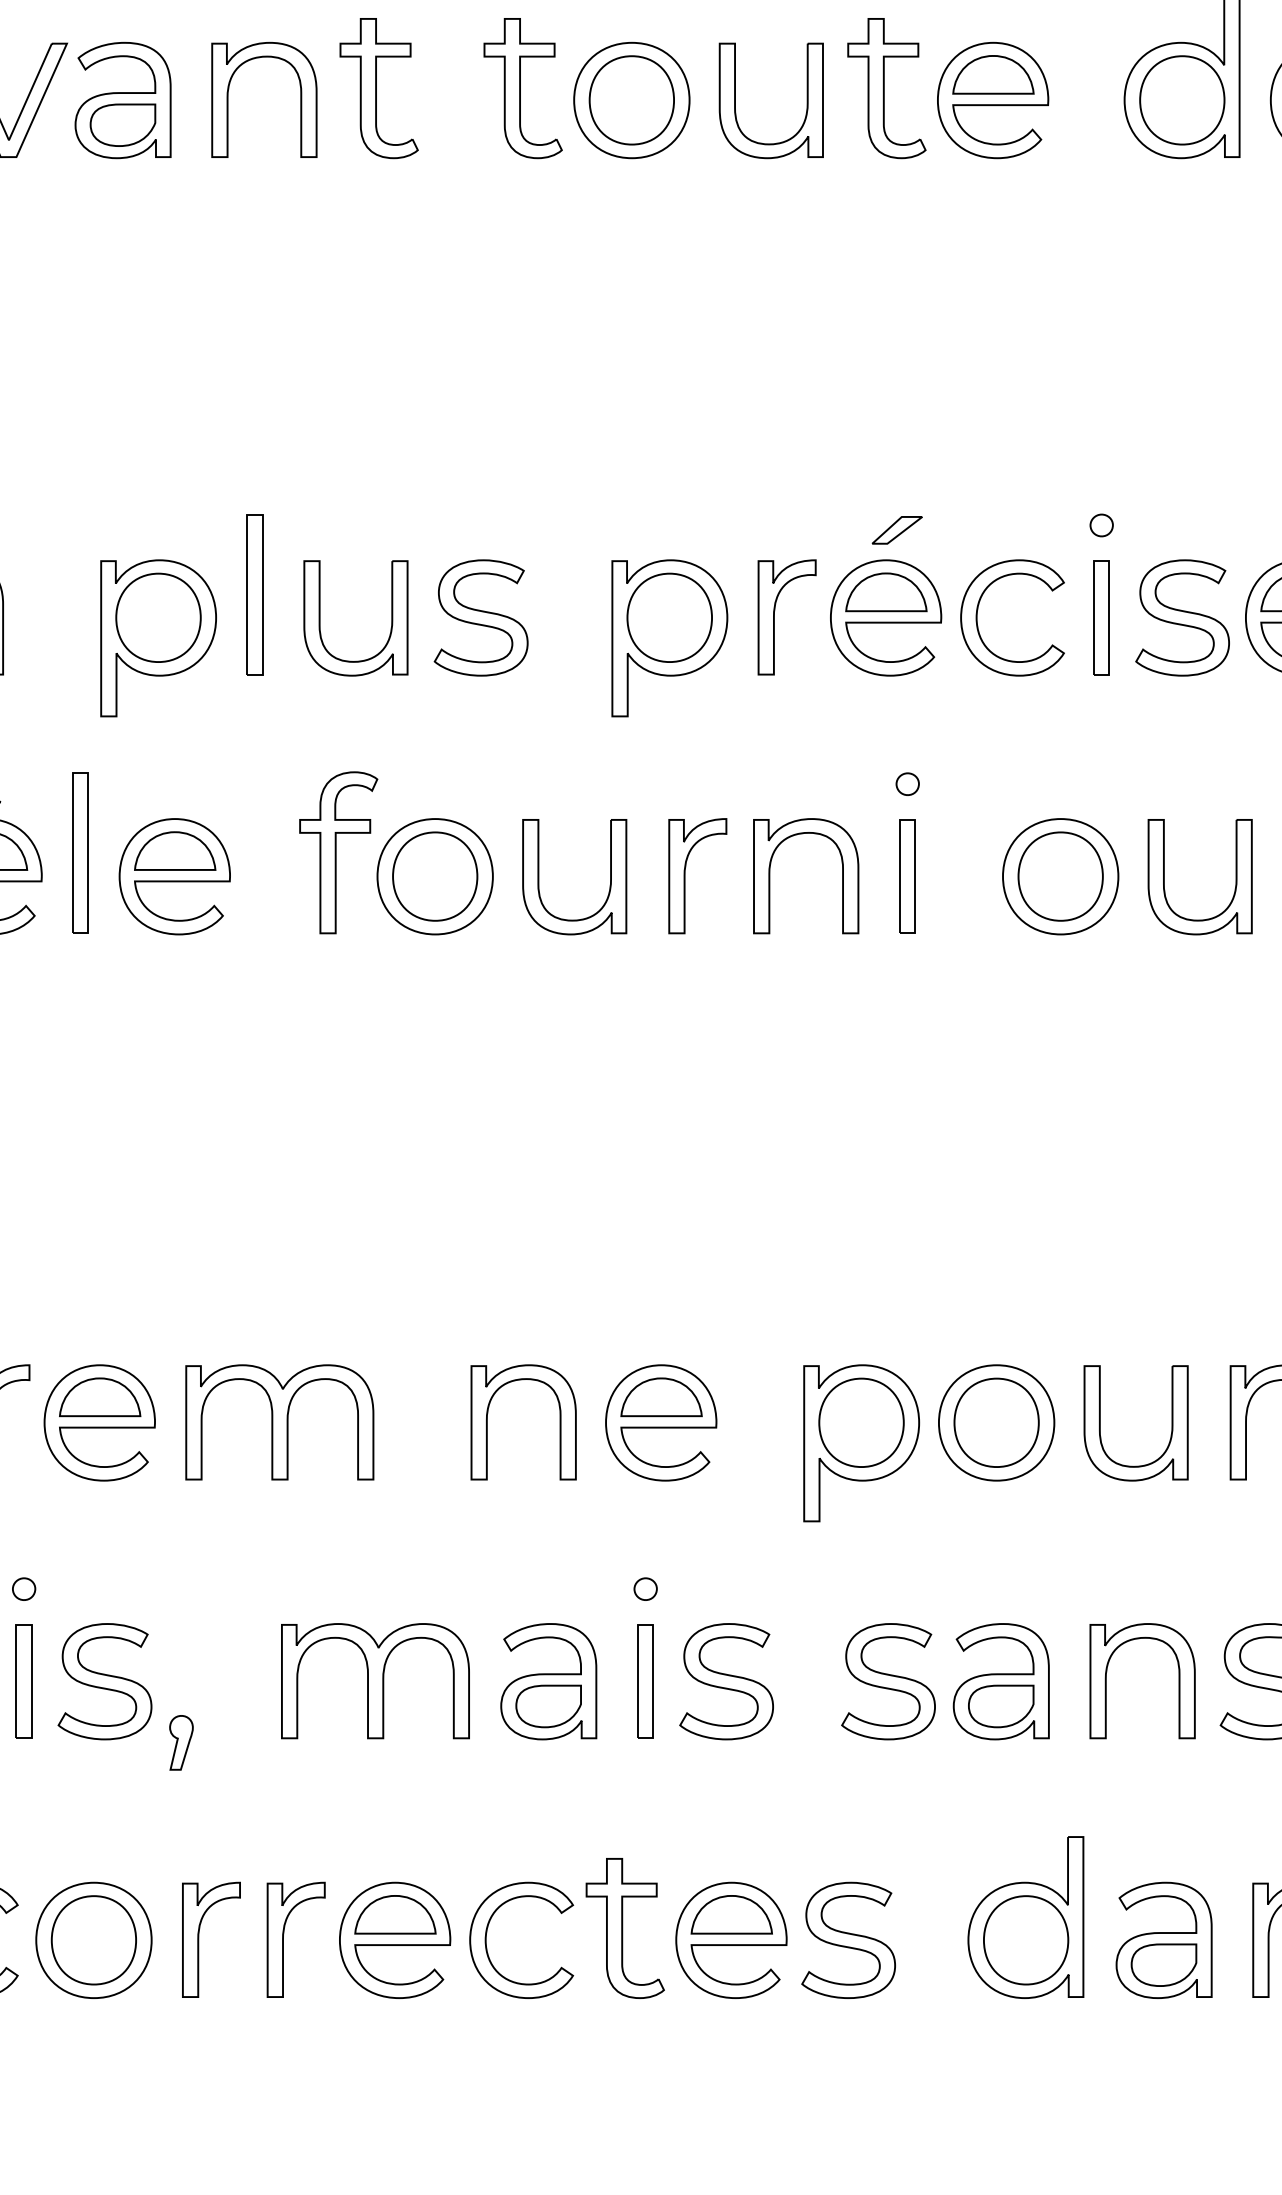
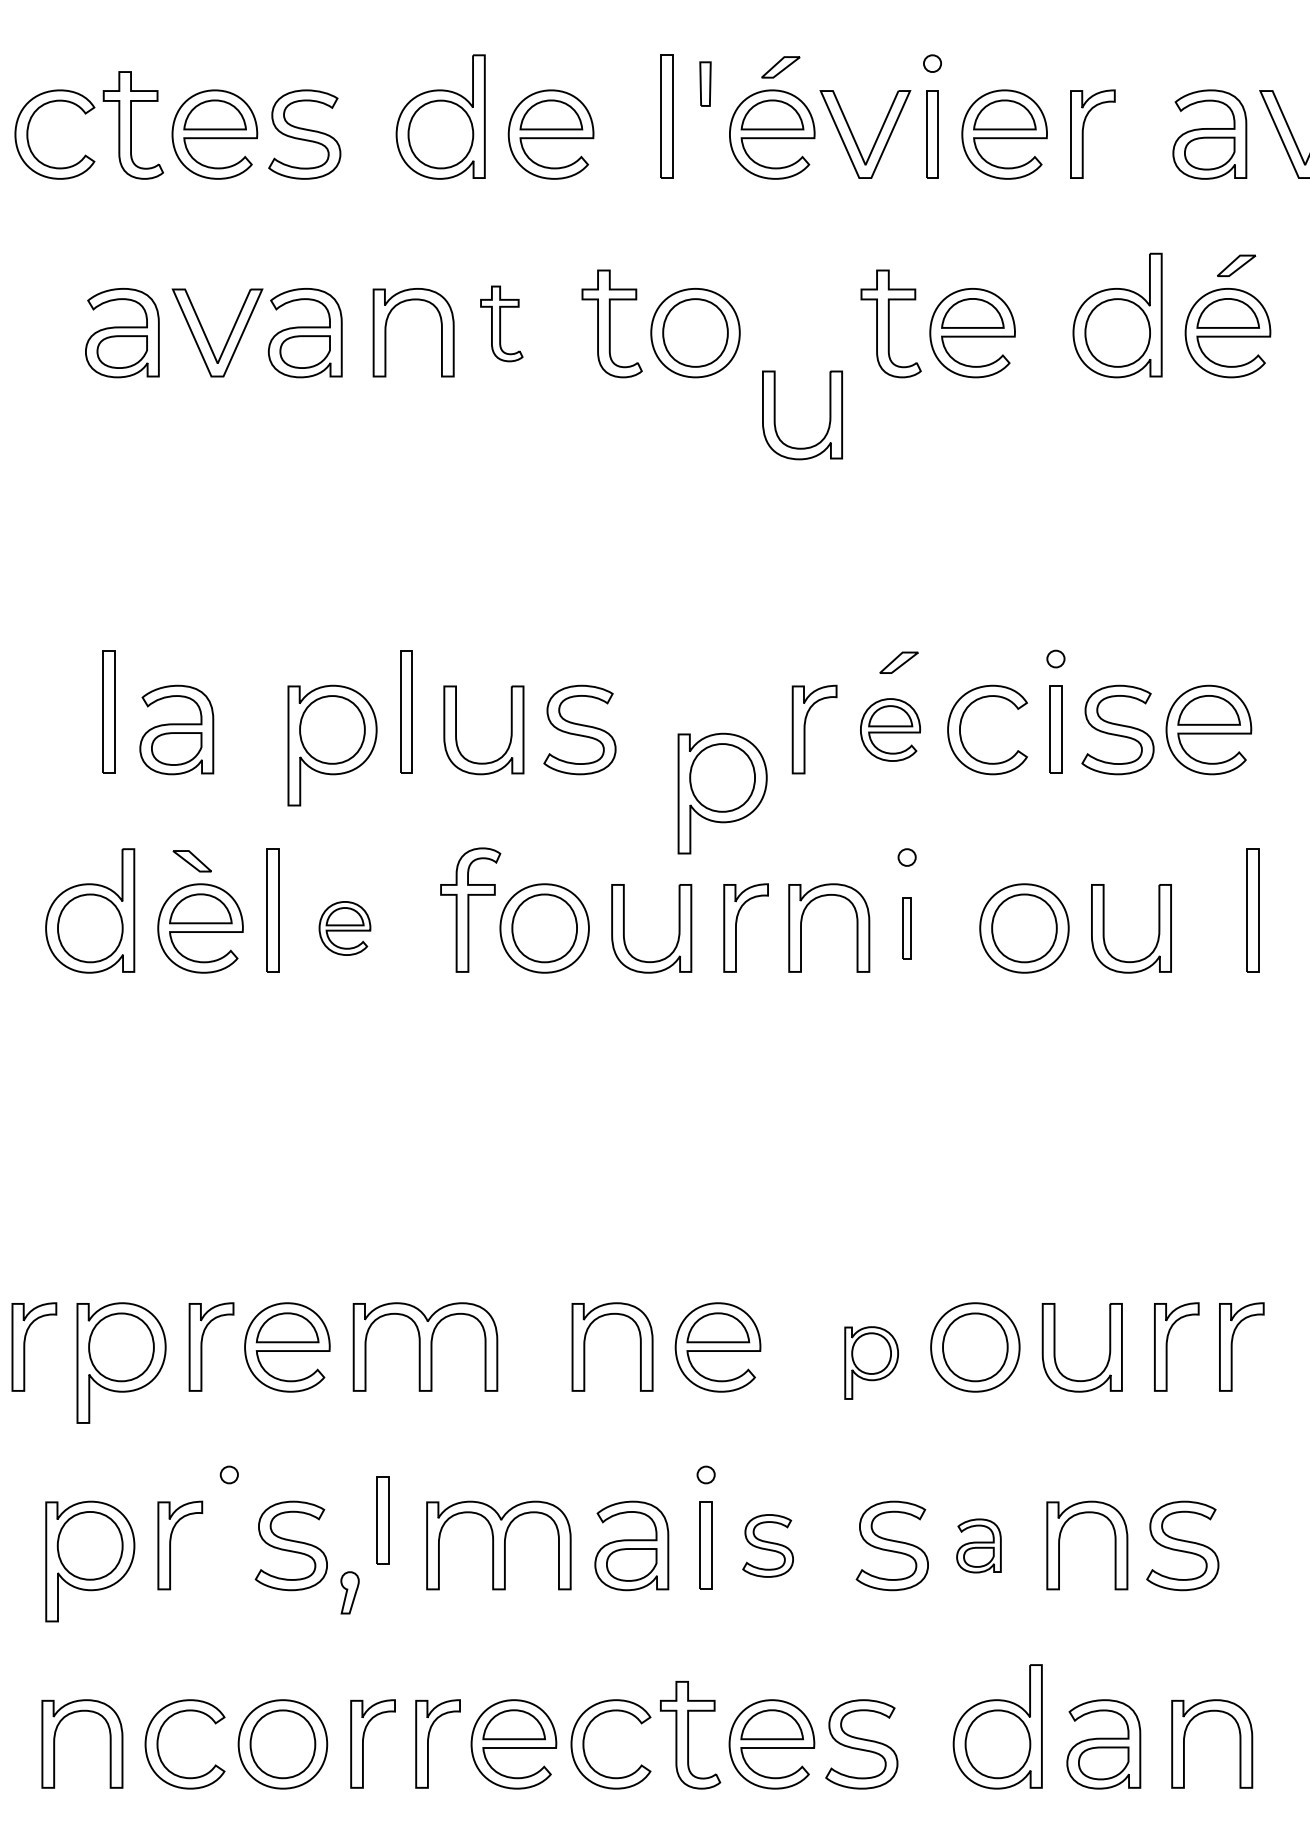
part: (378, 87) -> (501, 323), size x0.7
part: (736, 101) -> (775, 415), moved
part: (886, 617) -> (890, 729), size x0.7
part: (669, 638) -> (722, 793), moved
part: (174, 876) -> (344, 928), size x0.6
part: (906, 876) -> (906, 928), size x0.7
part: (861, 1442) -> (871, 1362), size x0.6
part: (22, 1681) -> (382, 1520), moved
part: (725, 1681) -> (767, 1545), size x0.7
part: (1000, 1681) -> (978, 1545), size x0.6

